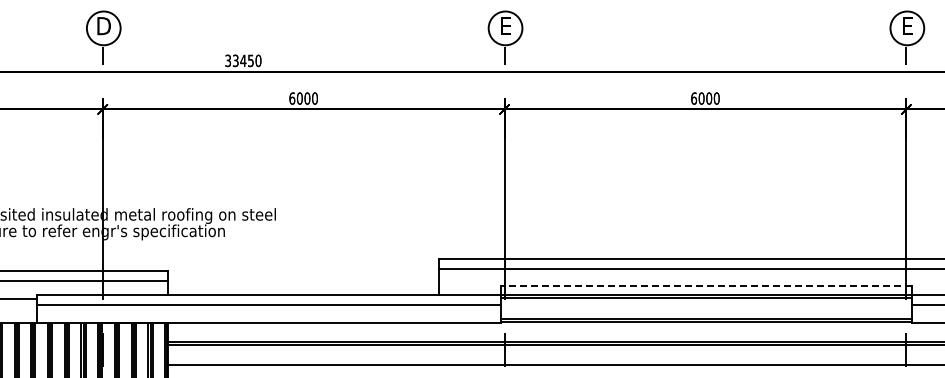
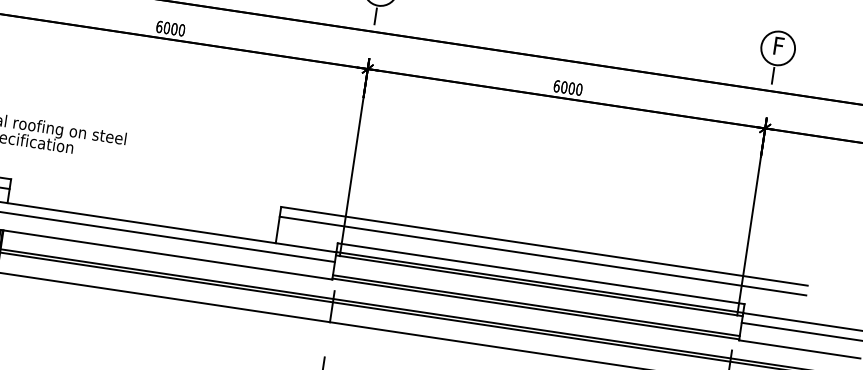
text: (908, 25) -> (779, 45), E -> F
line: (706, 286) -> (541, 274), dashed -> solid

